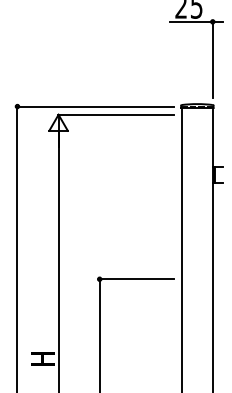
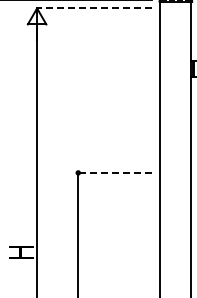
line: (115, 114) -> (94, 8), solid -> dashed
line: (136, 279) -> (115, 173), solid -> dashed

